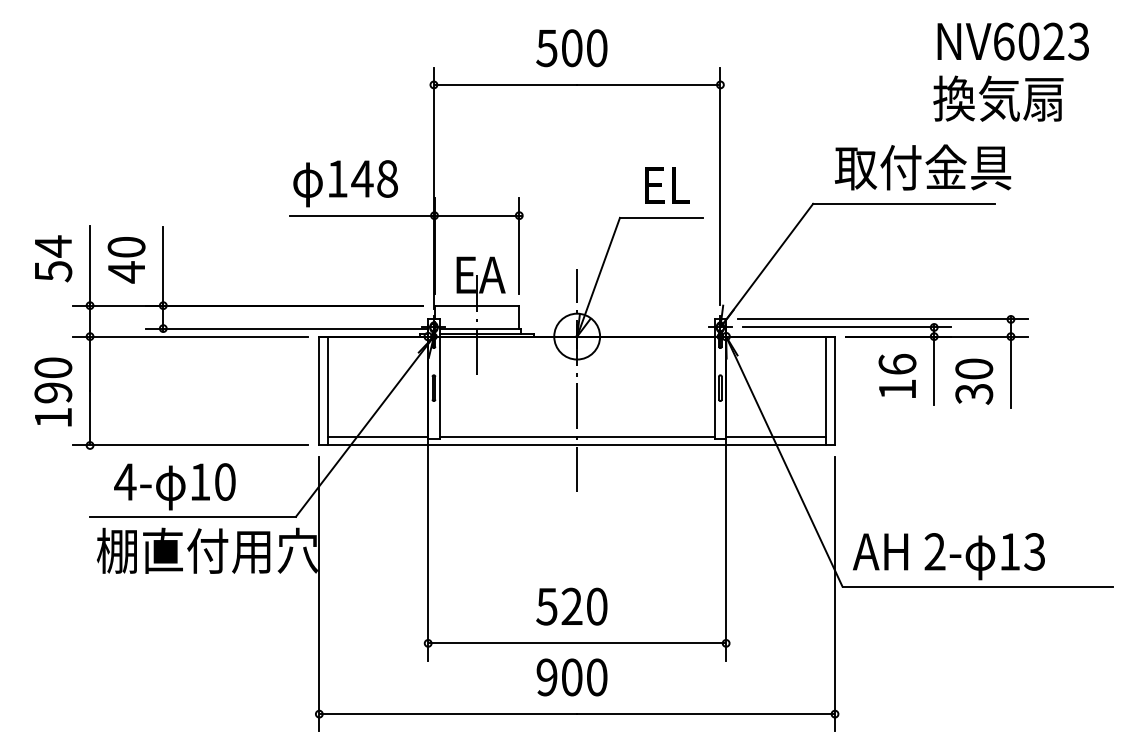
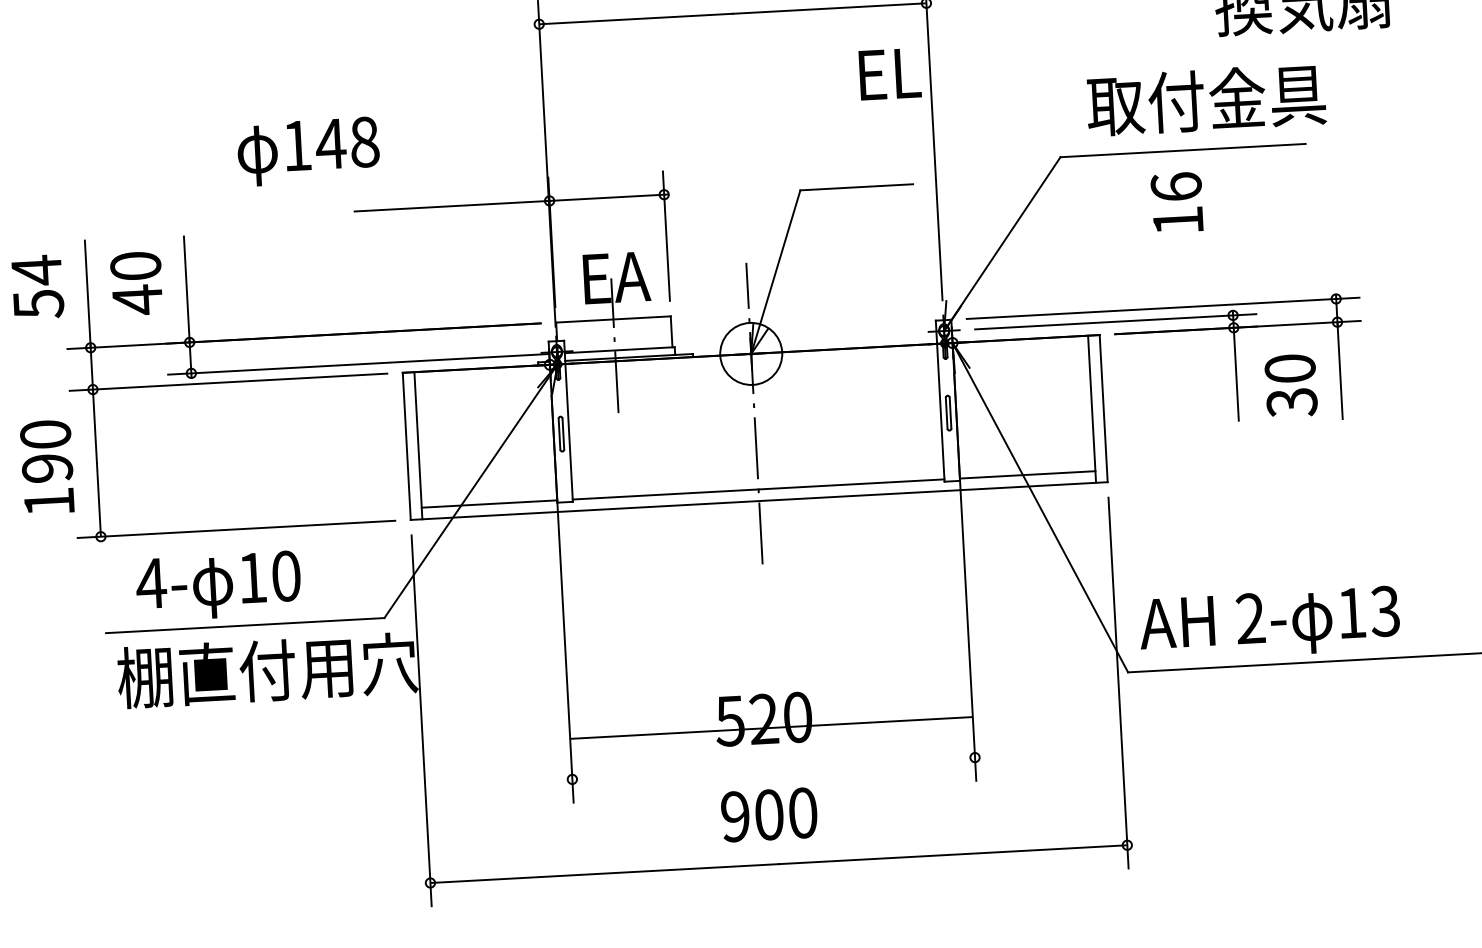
text: (345, 183) -> (308, 151), moved
text: (667, 185) -> (889, 73), moved
text: (897, 375) -> (1177, 201), moved
line: (577, 643) -> (771, 728), moved

